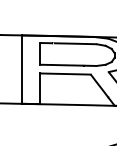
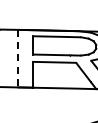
line: (22, 69) -> (18, 58), solid -> dashed

